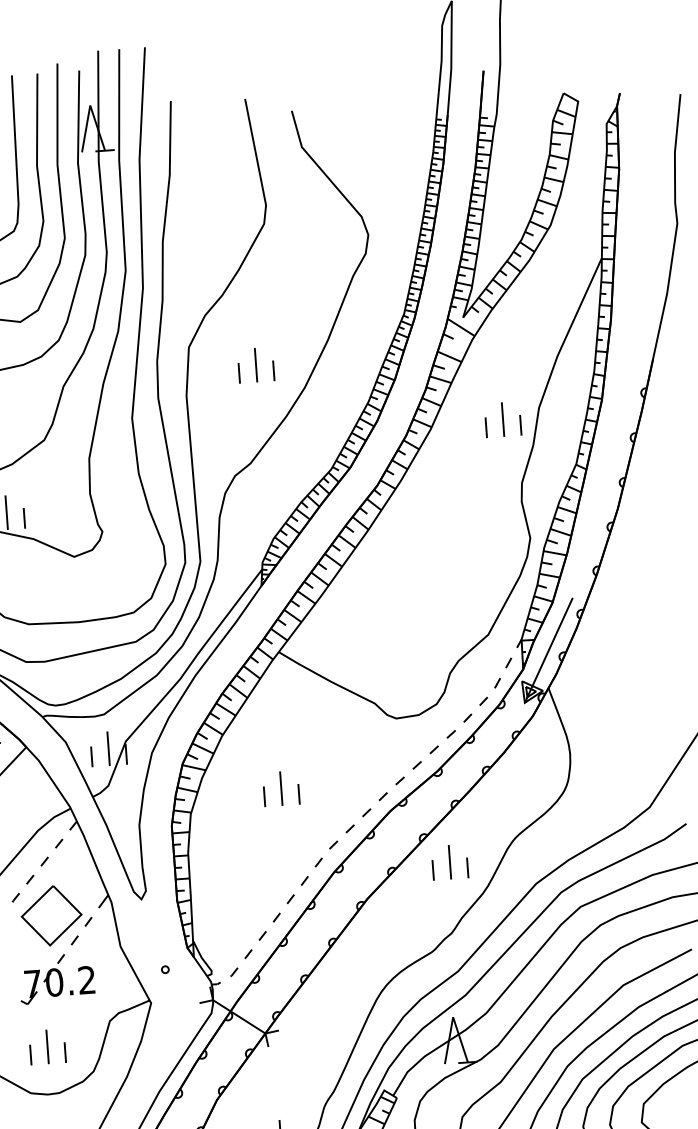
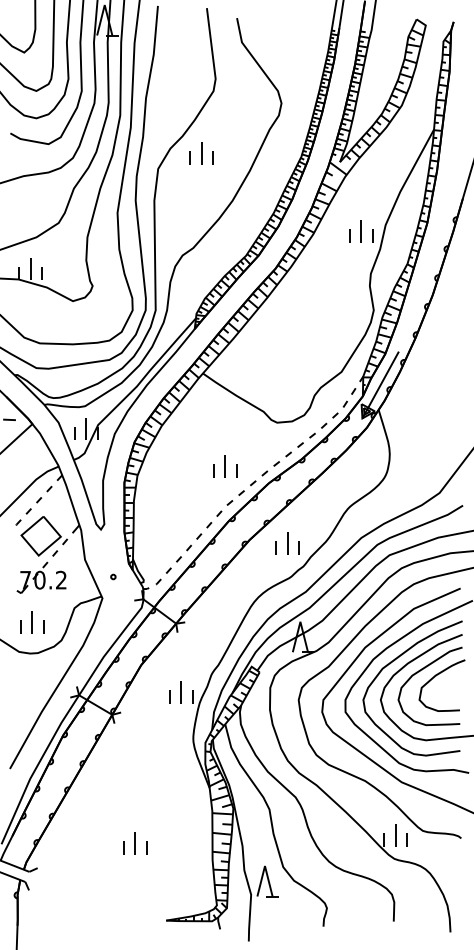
part: (255, 364) -> (201, 153), moved
part: (281, 788) -> (225, 466), moved
part: (449, 861) -> (287, 543), moved

